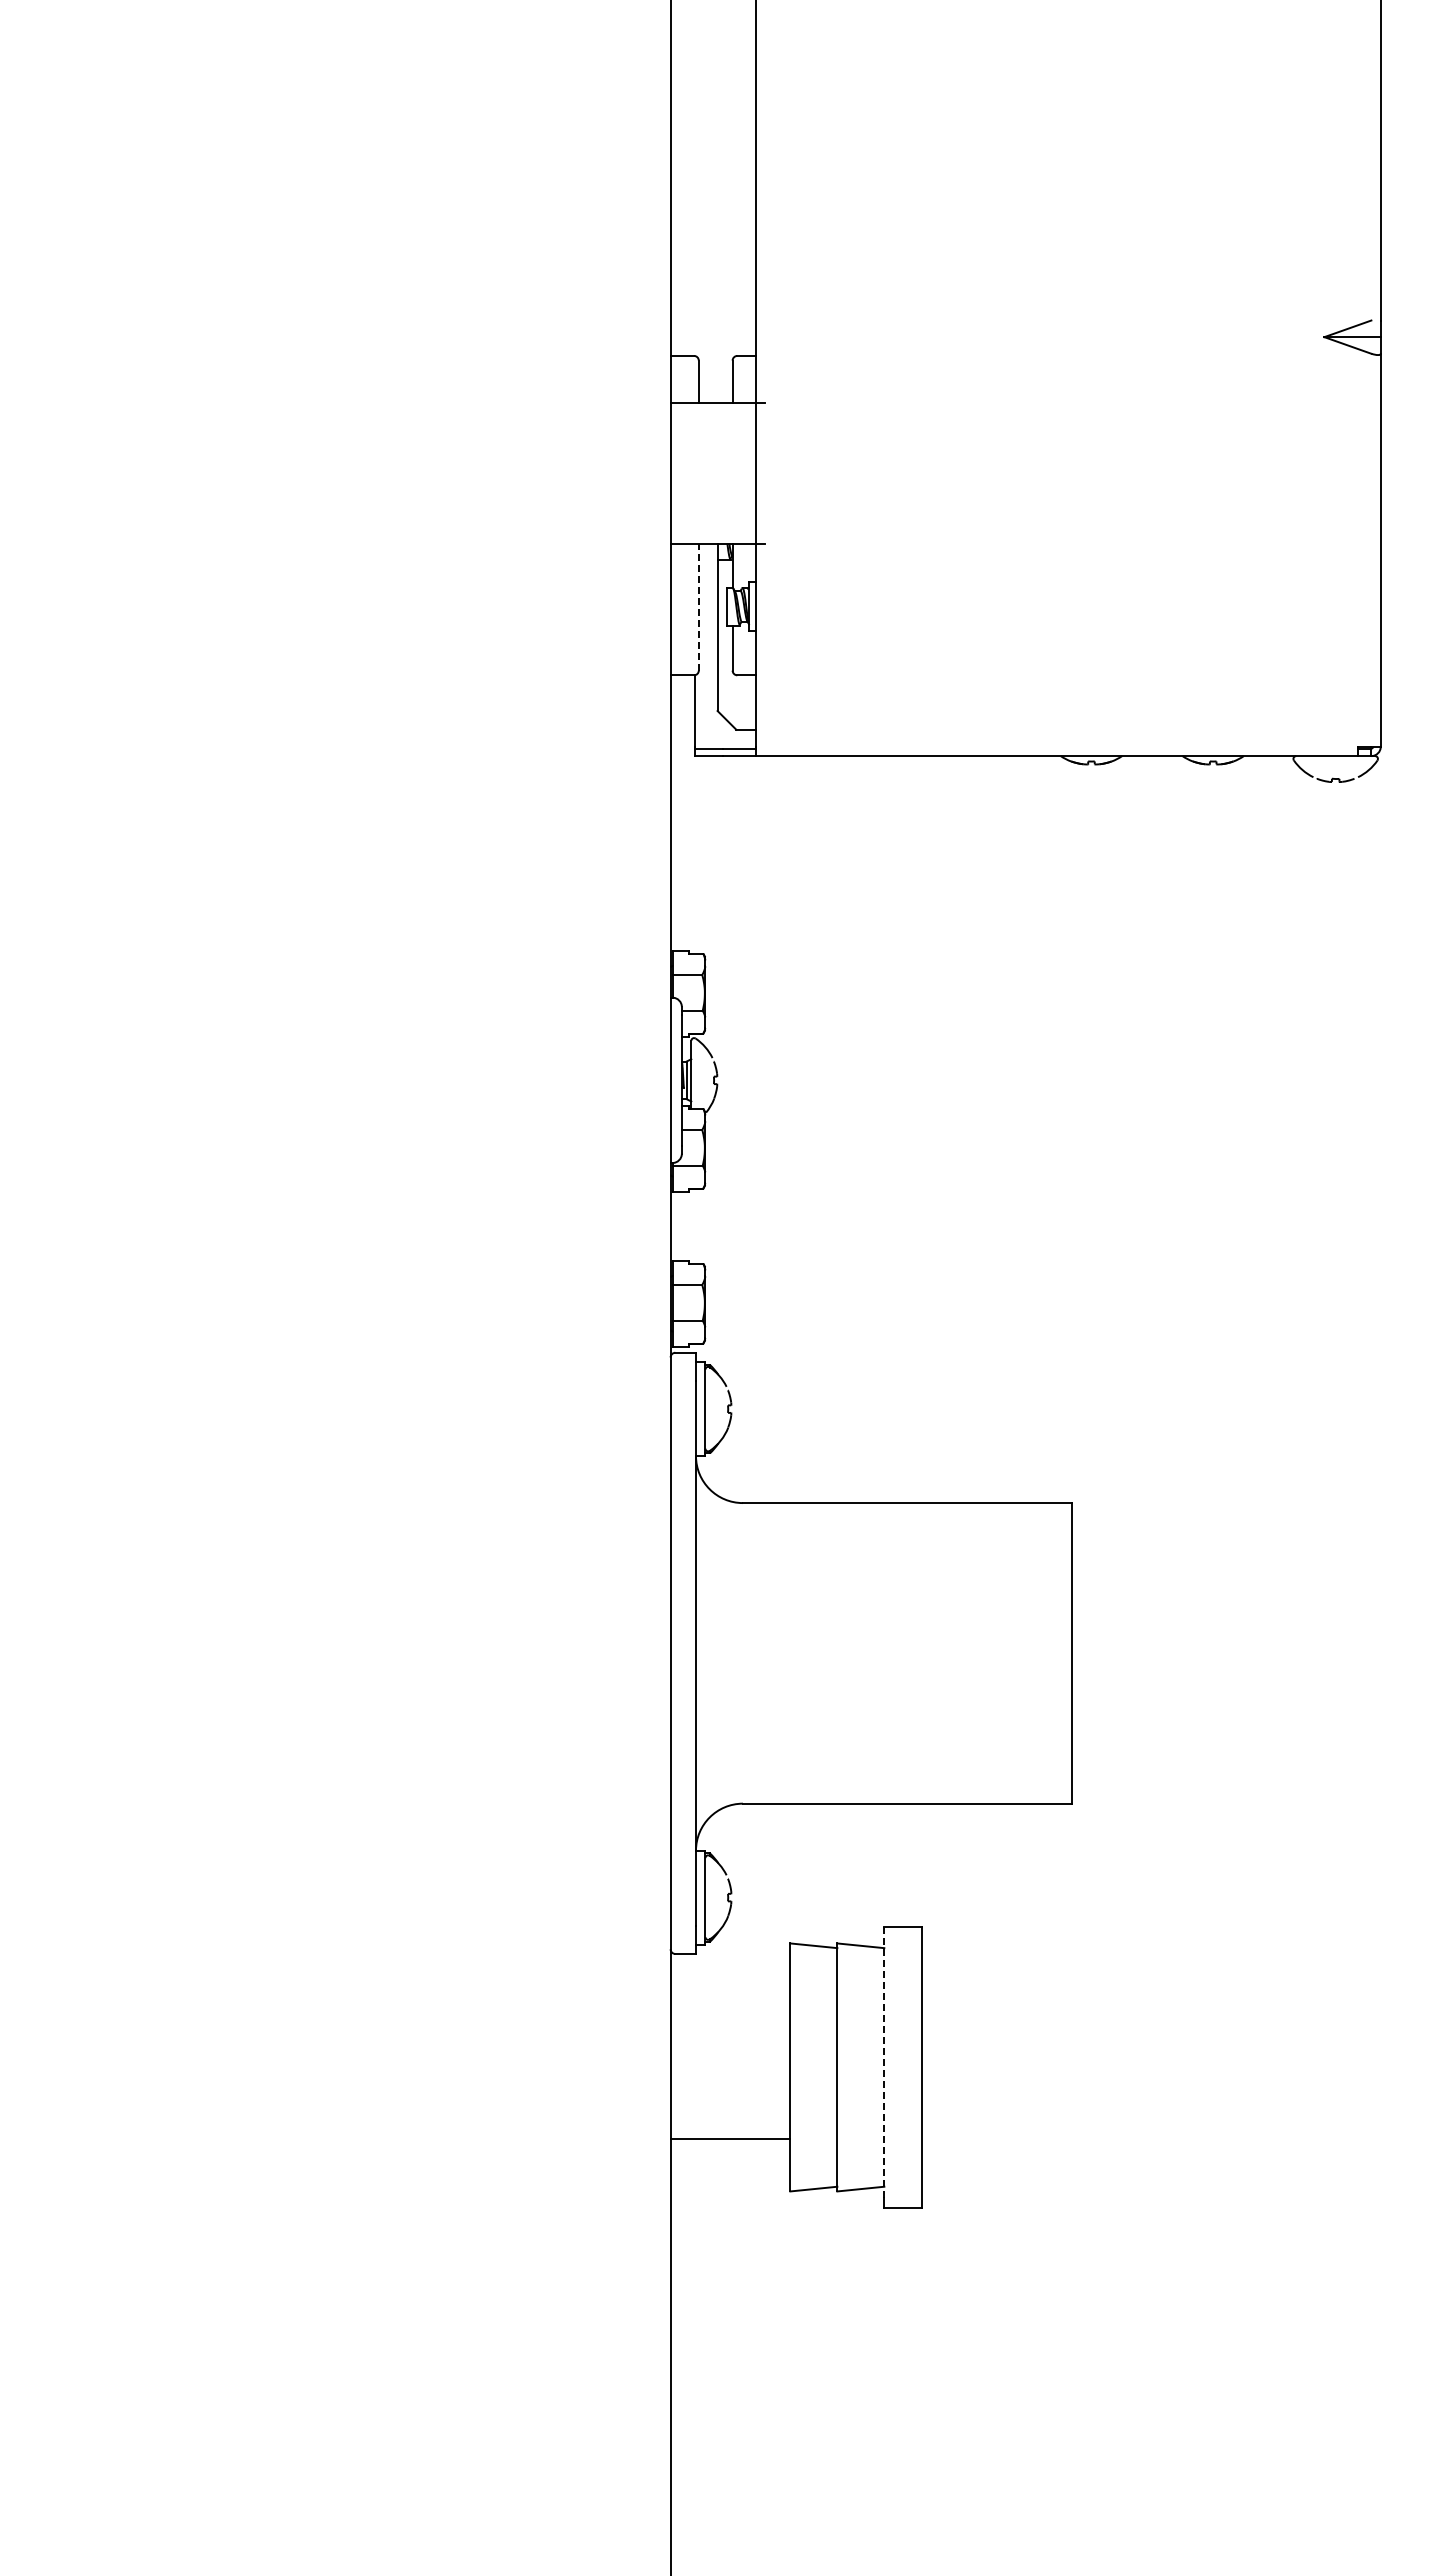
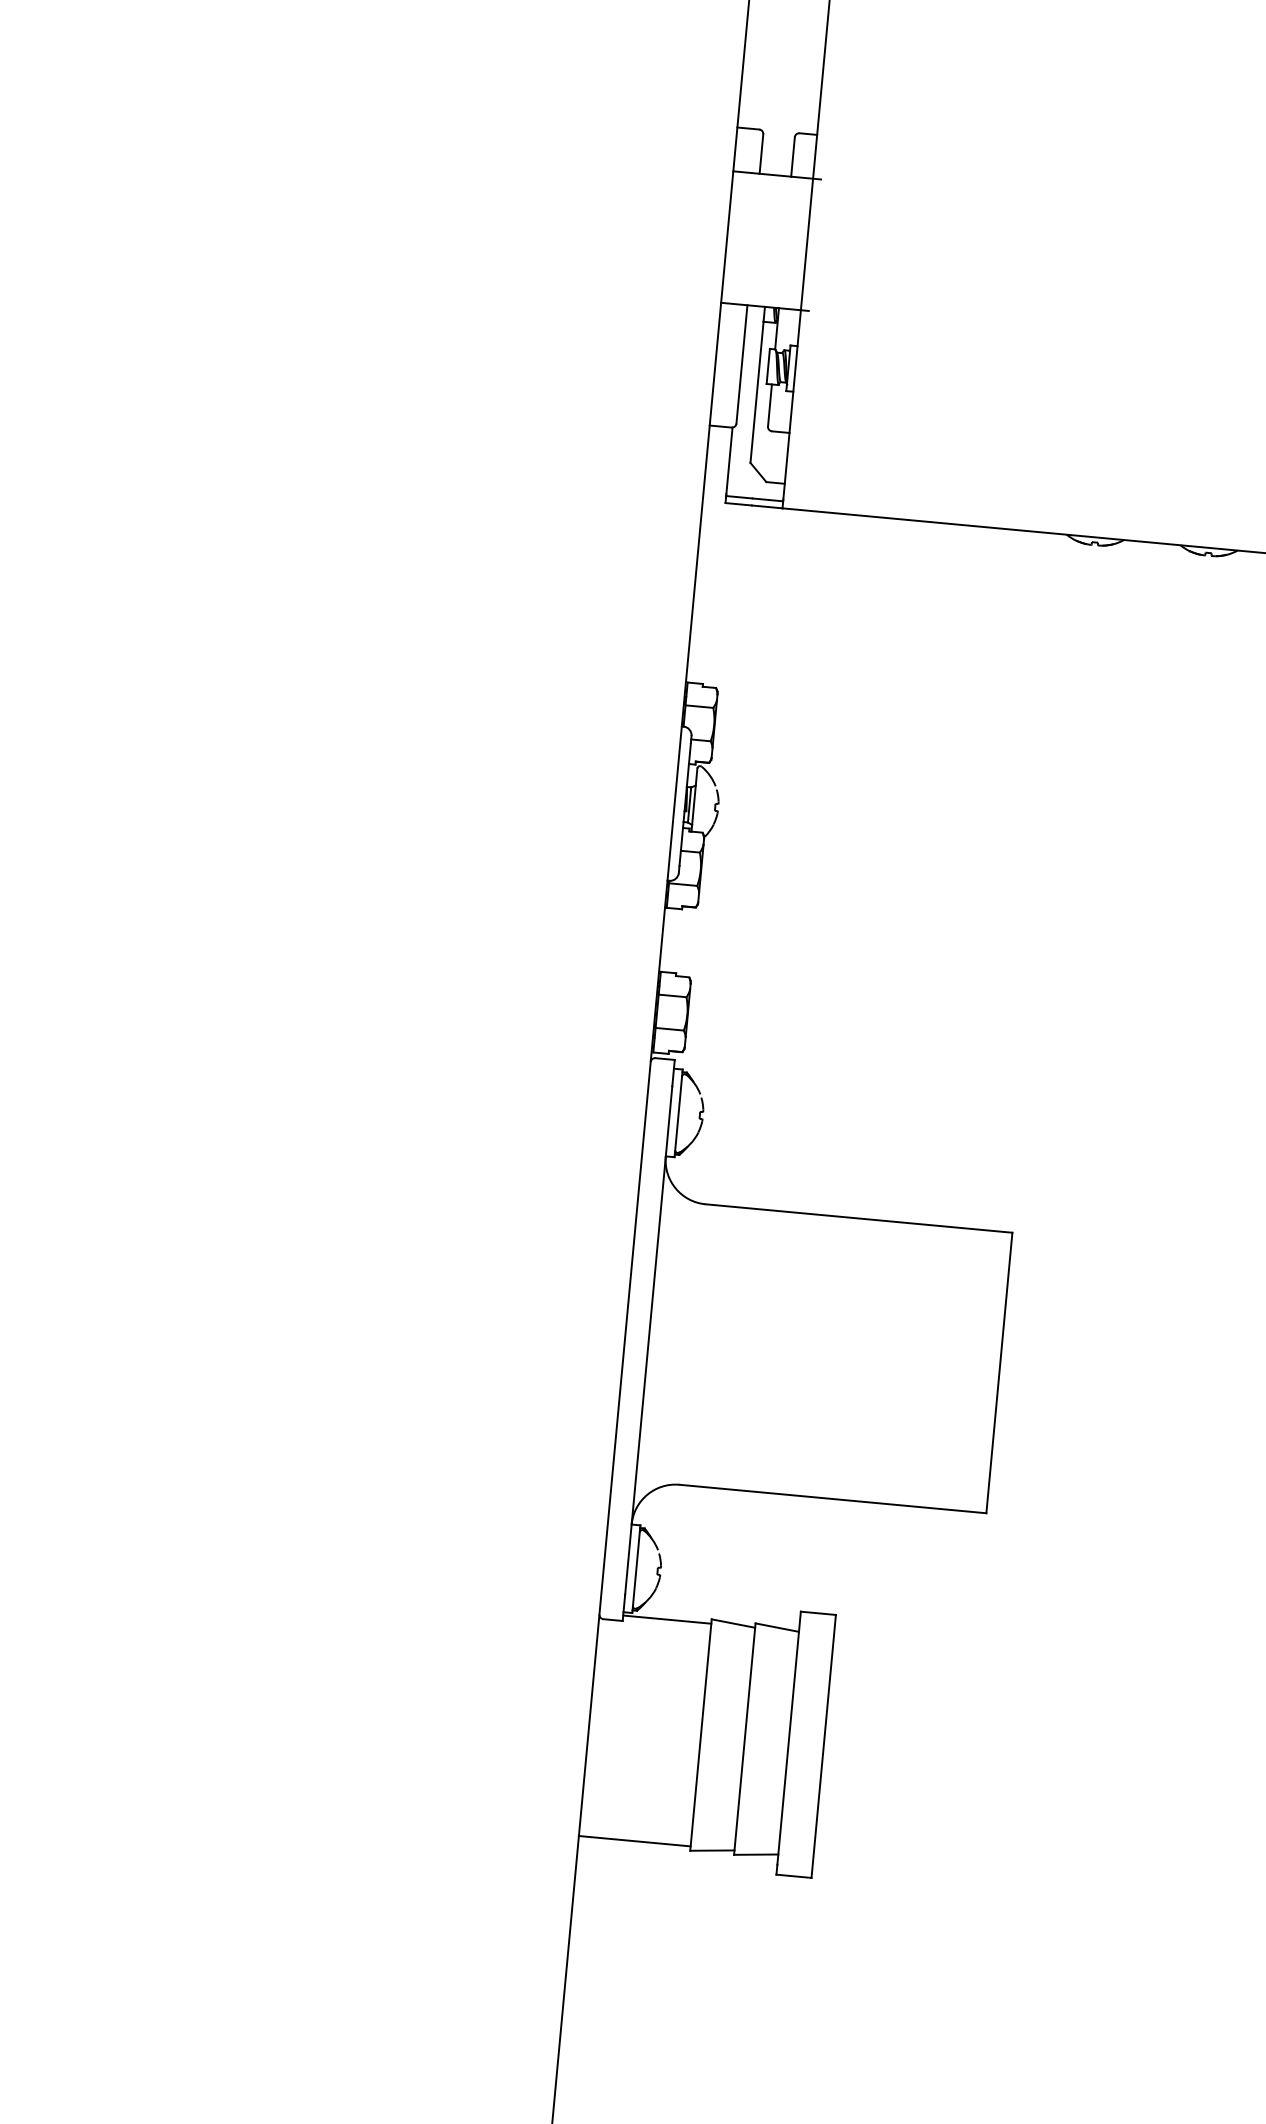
line: (698, 606) -> (741, 363), dashed -> solid
line: (742, 1948) -> (666, 1619), added
line: (884, 2062) -> (789, 1738), dashed -> solid
line: (730, 2138) -> (634, 1840), moved

